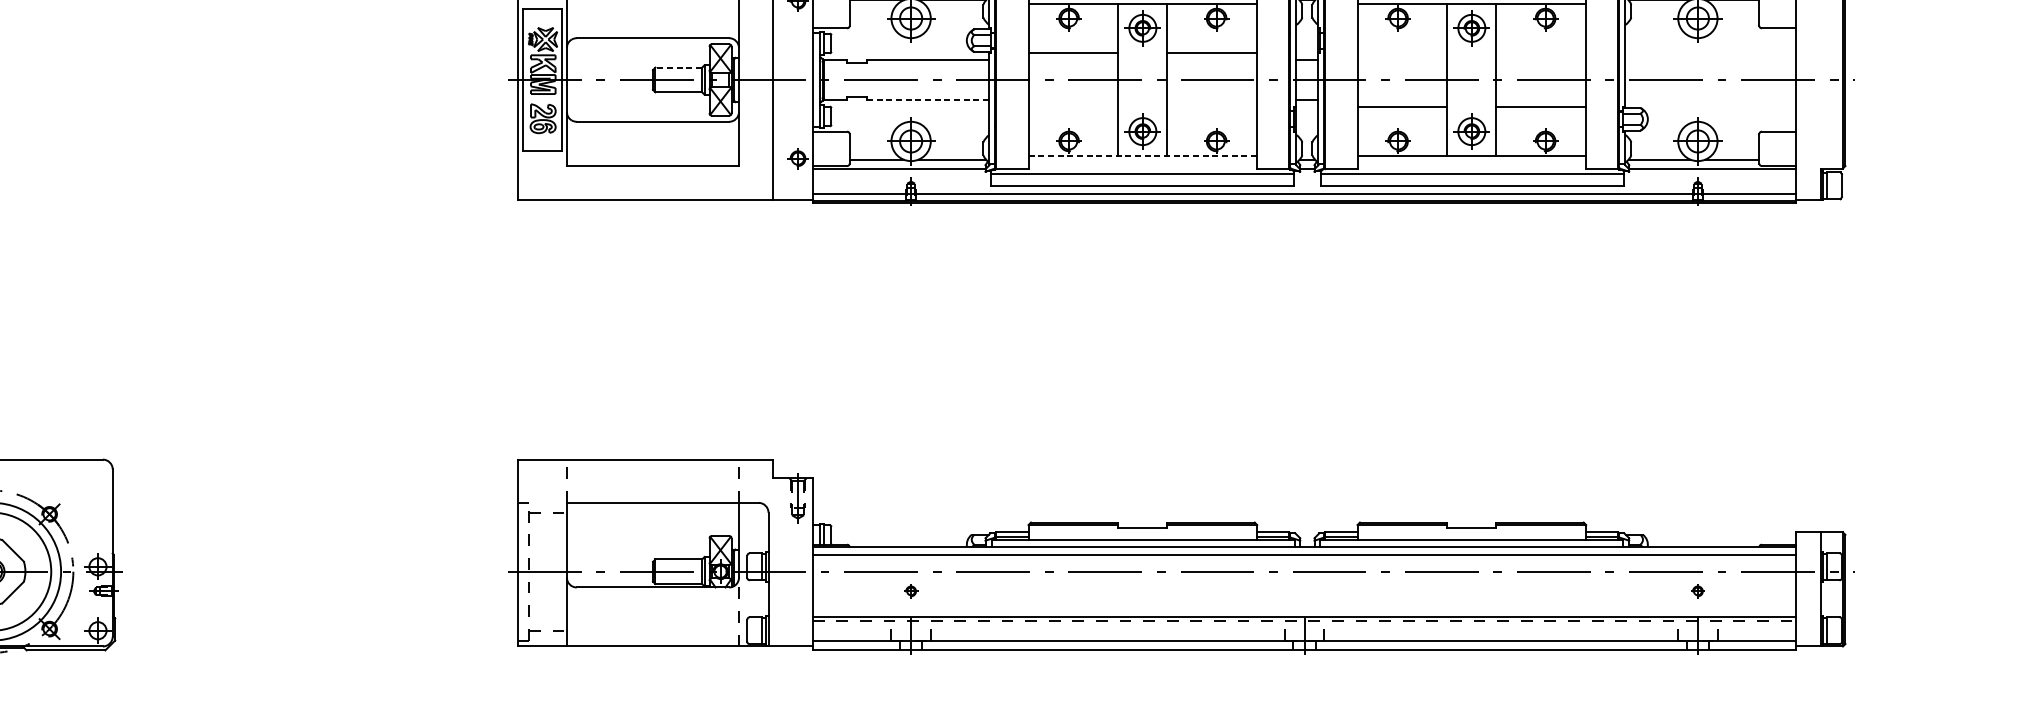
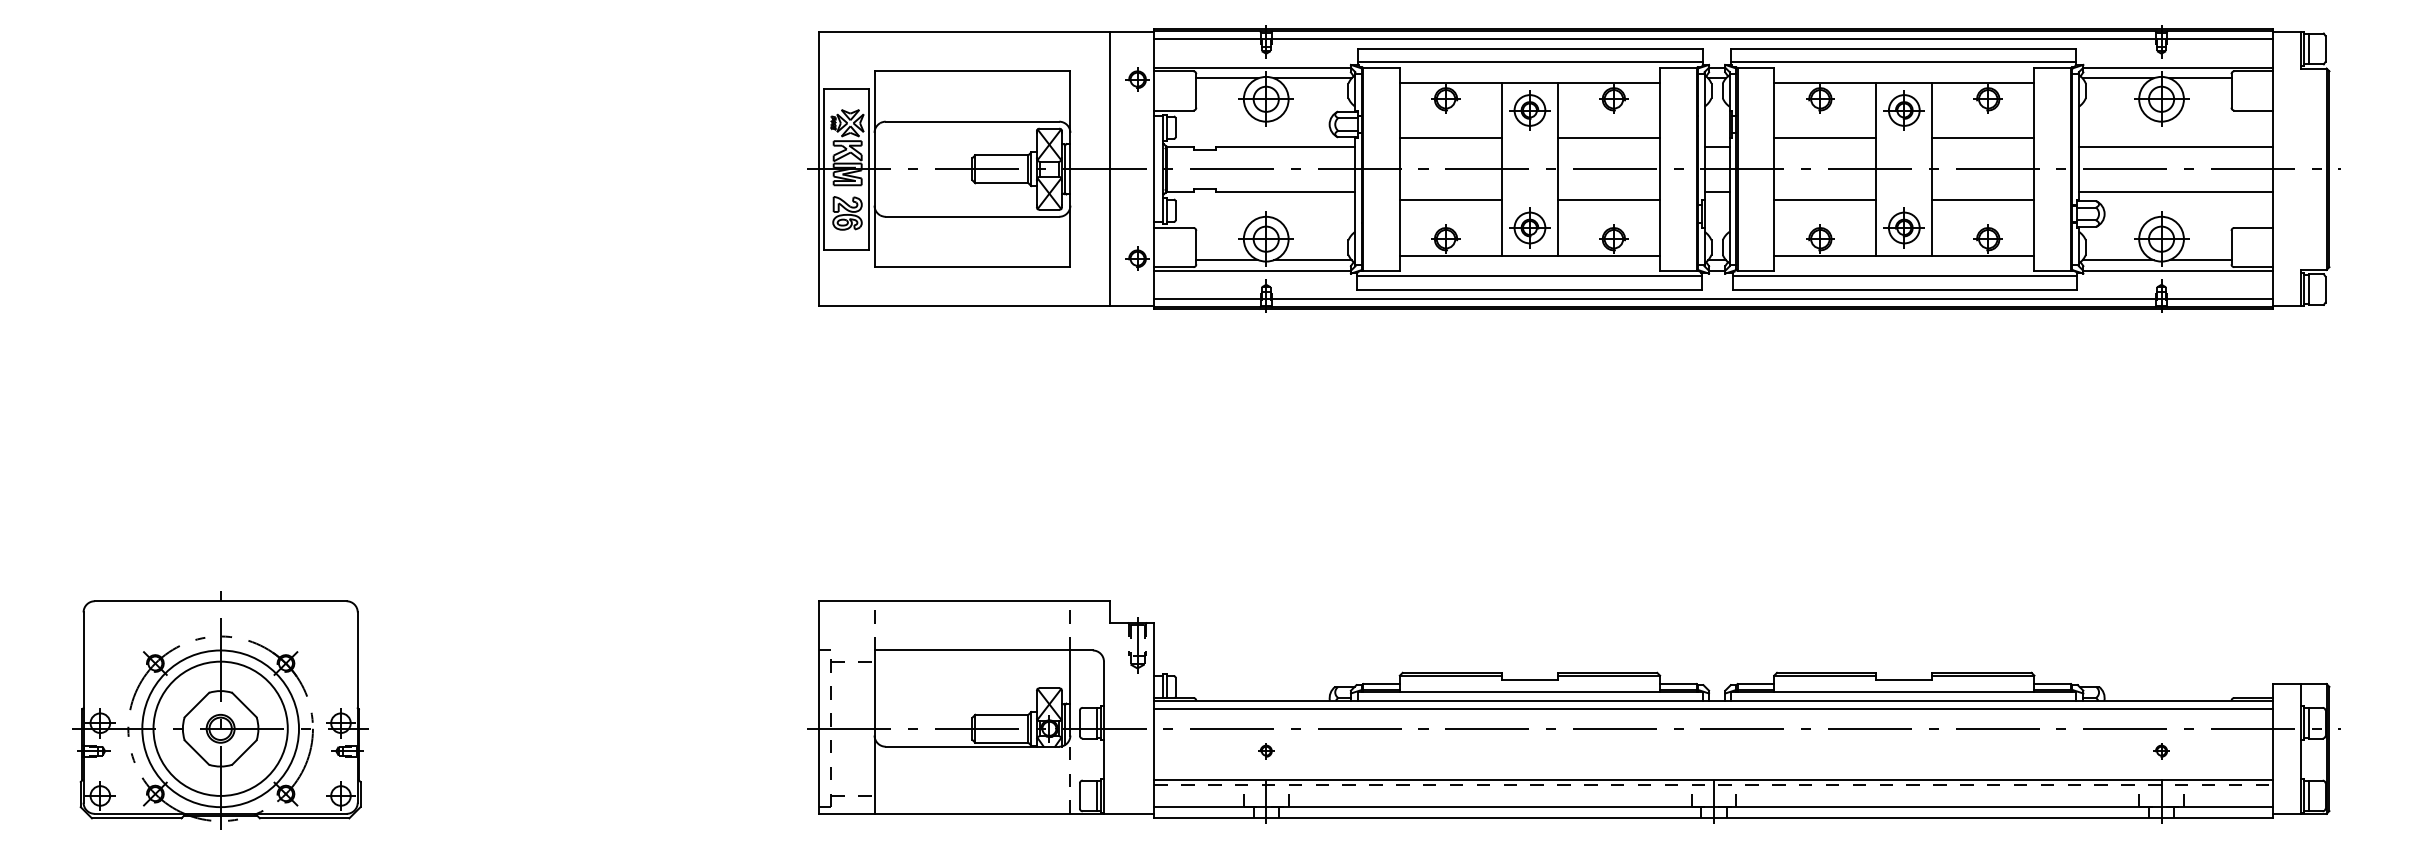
line: (1402, 52) -> (1825, 138), added
line: (1541, 52) -> (1983, 138), added
line: (1710, 59) -> (2175, 146), added
line: (678, 67) -> (1001, 155), dashed -> solid
line: (928, 99) -> (1285, 191), dashed -> solid
line: (1710, 99) -> (2175, 191), added
line: (1073, 107) -> (1450, 200), added
line: (1211, 107) -> (1608, 200), added
line: (1143, 155) -> (1530, 255), dashed -> solid

